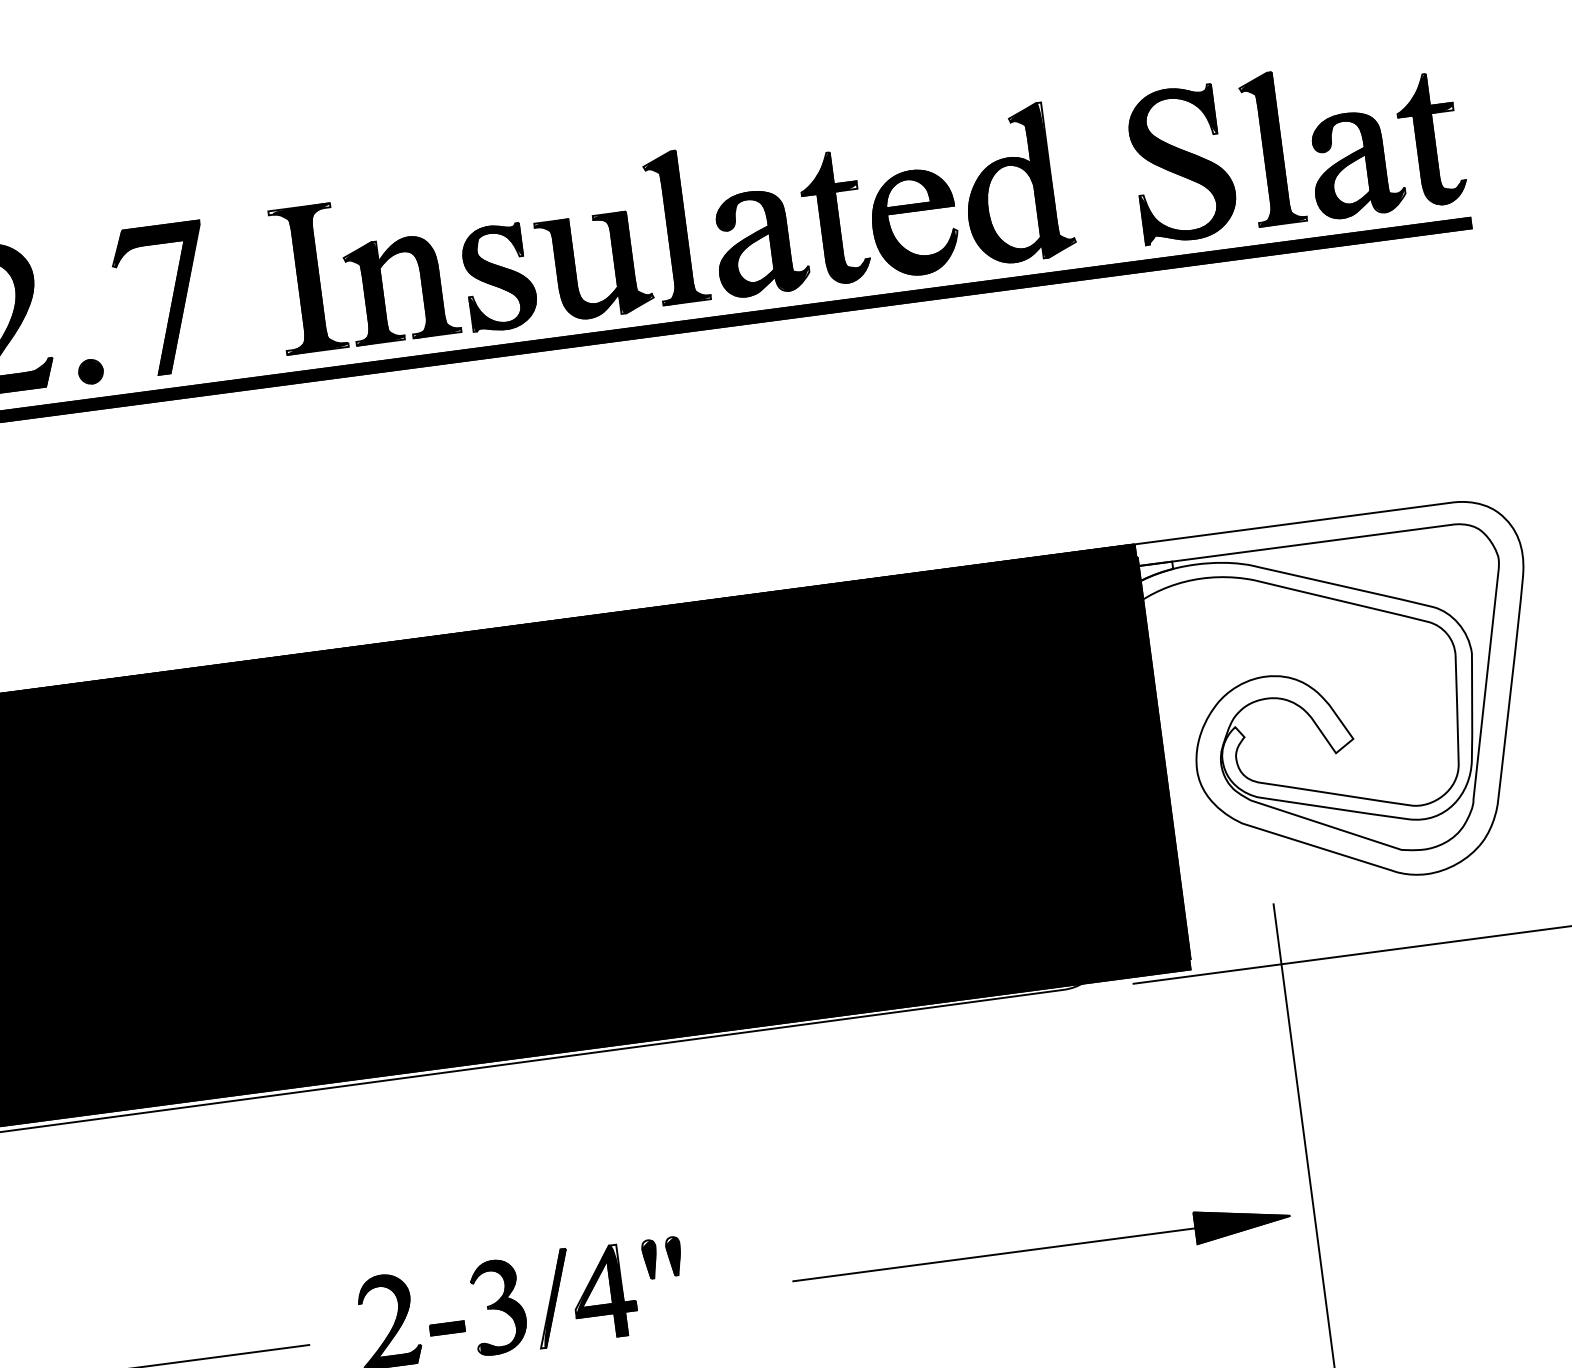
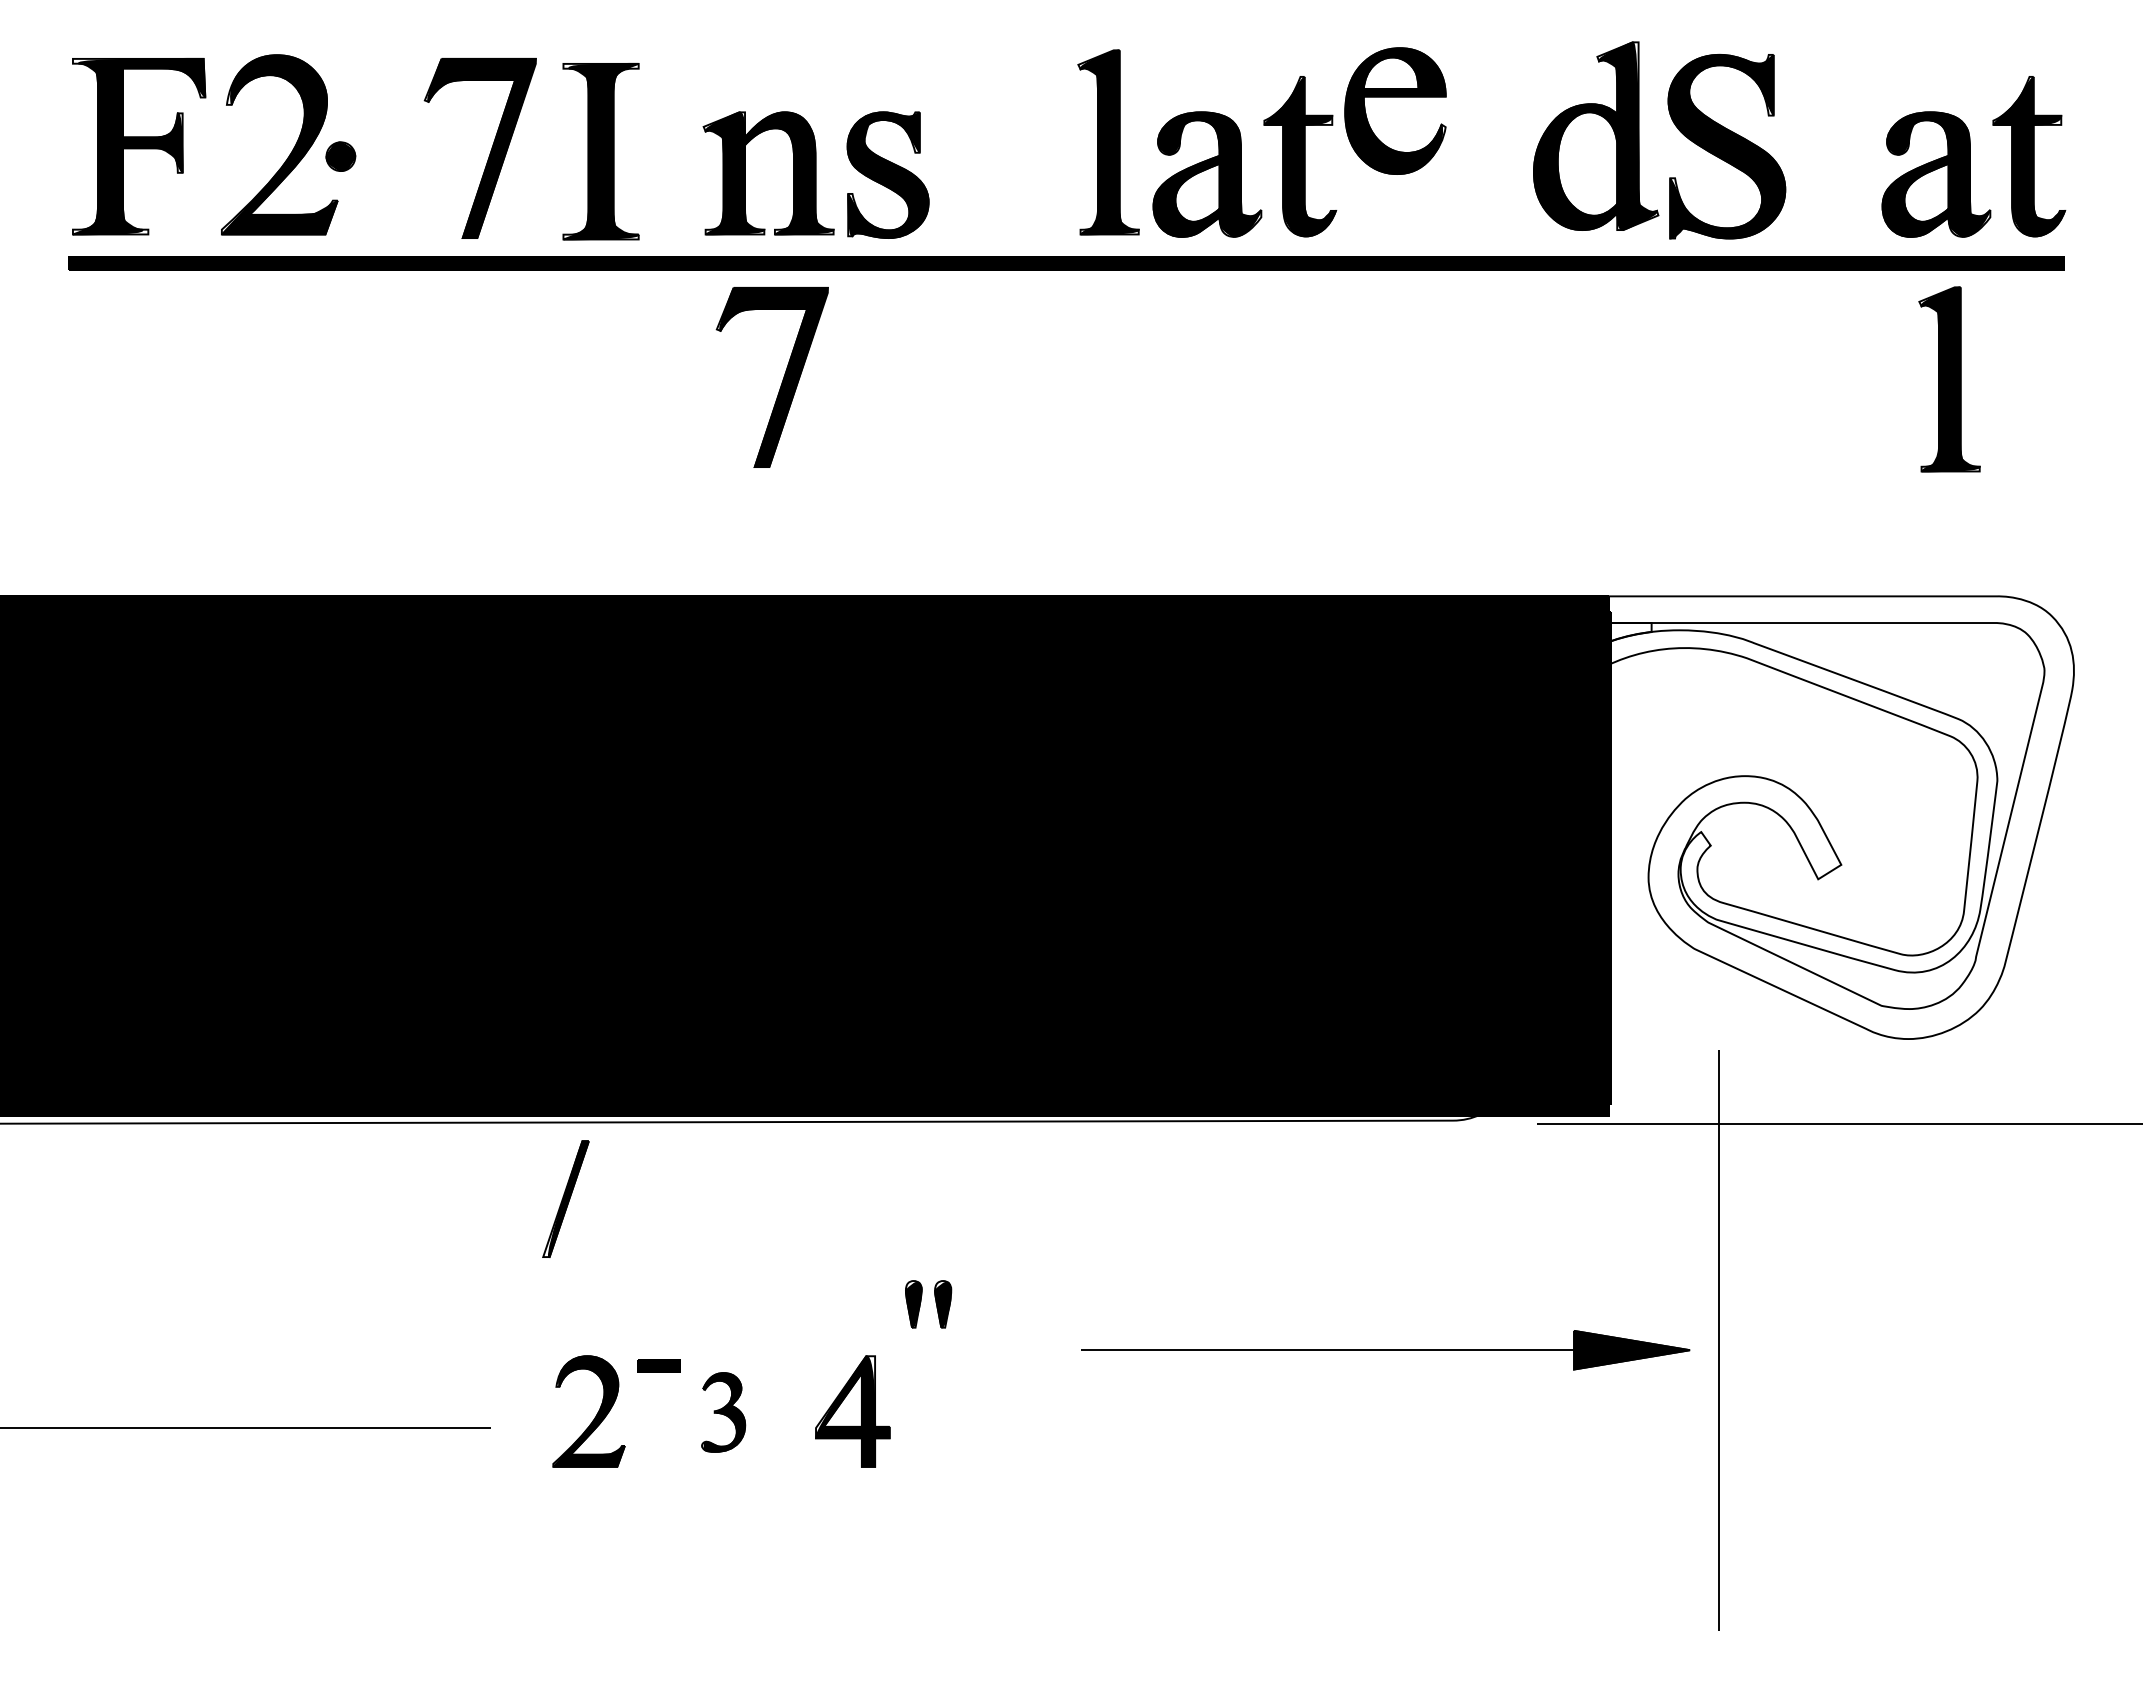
part: (1272, 148) -> (1949, 379), moved
part: (1016, 183) -> (1596, 135), moved
part: (913, 211) -> (1395, 97), moved
part: (613, 263) -> (1027, 176), removed
part: (308, 279) -> (600, 151), moved
part: (90, 371) -> (340, 156), moved
part: (435, 456) -> (782, 379), added
part: (1041, 1248) -> (1385, 1350), moved
part: (668, 1256) -> (935, 1303), moved
part: (552, 1298) -> (565, 1198), moved
part: (498, 1307) -> (723, 1412), size x0.7
part: (447, 1327) -> (658, 1365), moved

